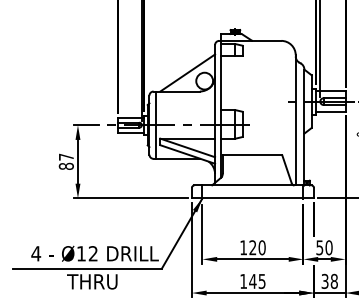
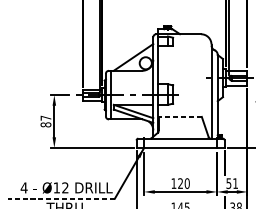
line: (252, 155) -> (180, 116), solid -> dashed
text: (328, 247) -> (235, 183), 50 -> 51
line: (87, 268) -> (61, 198), solid -> dashed

